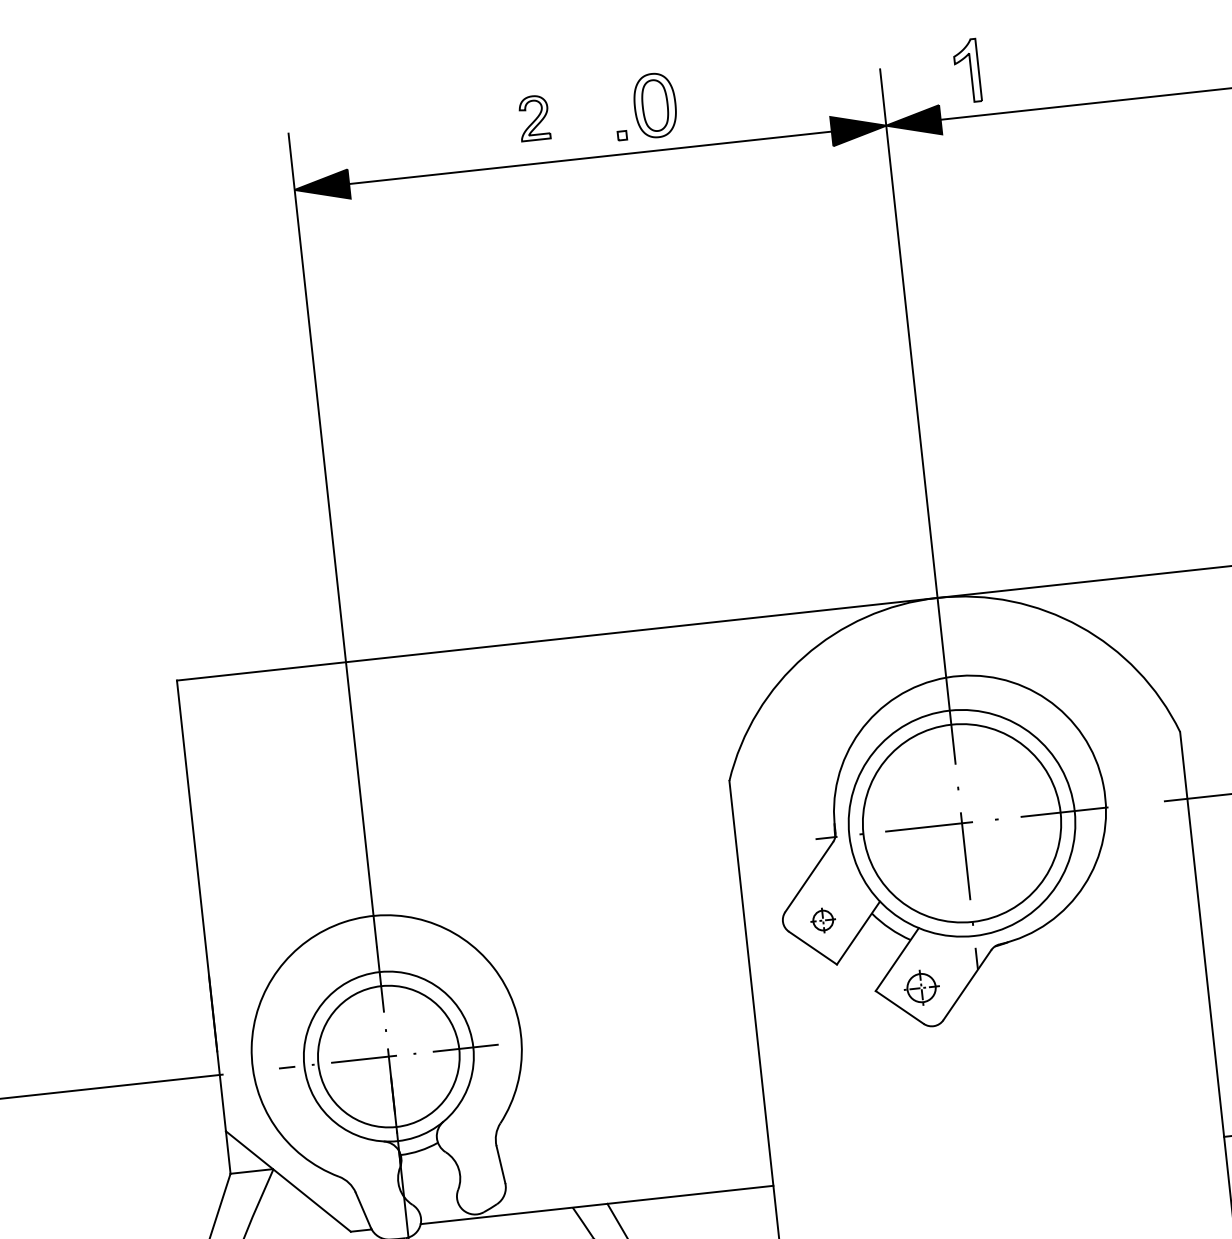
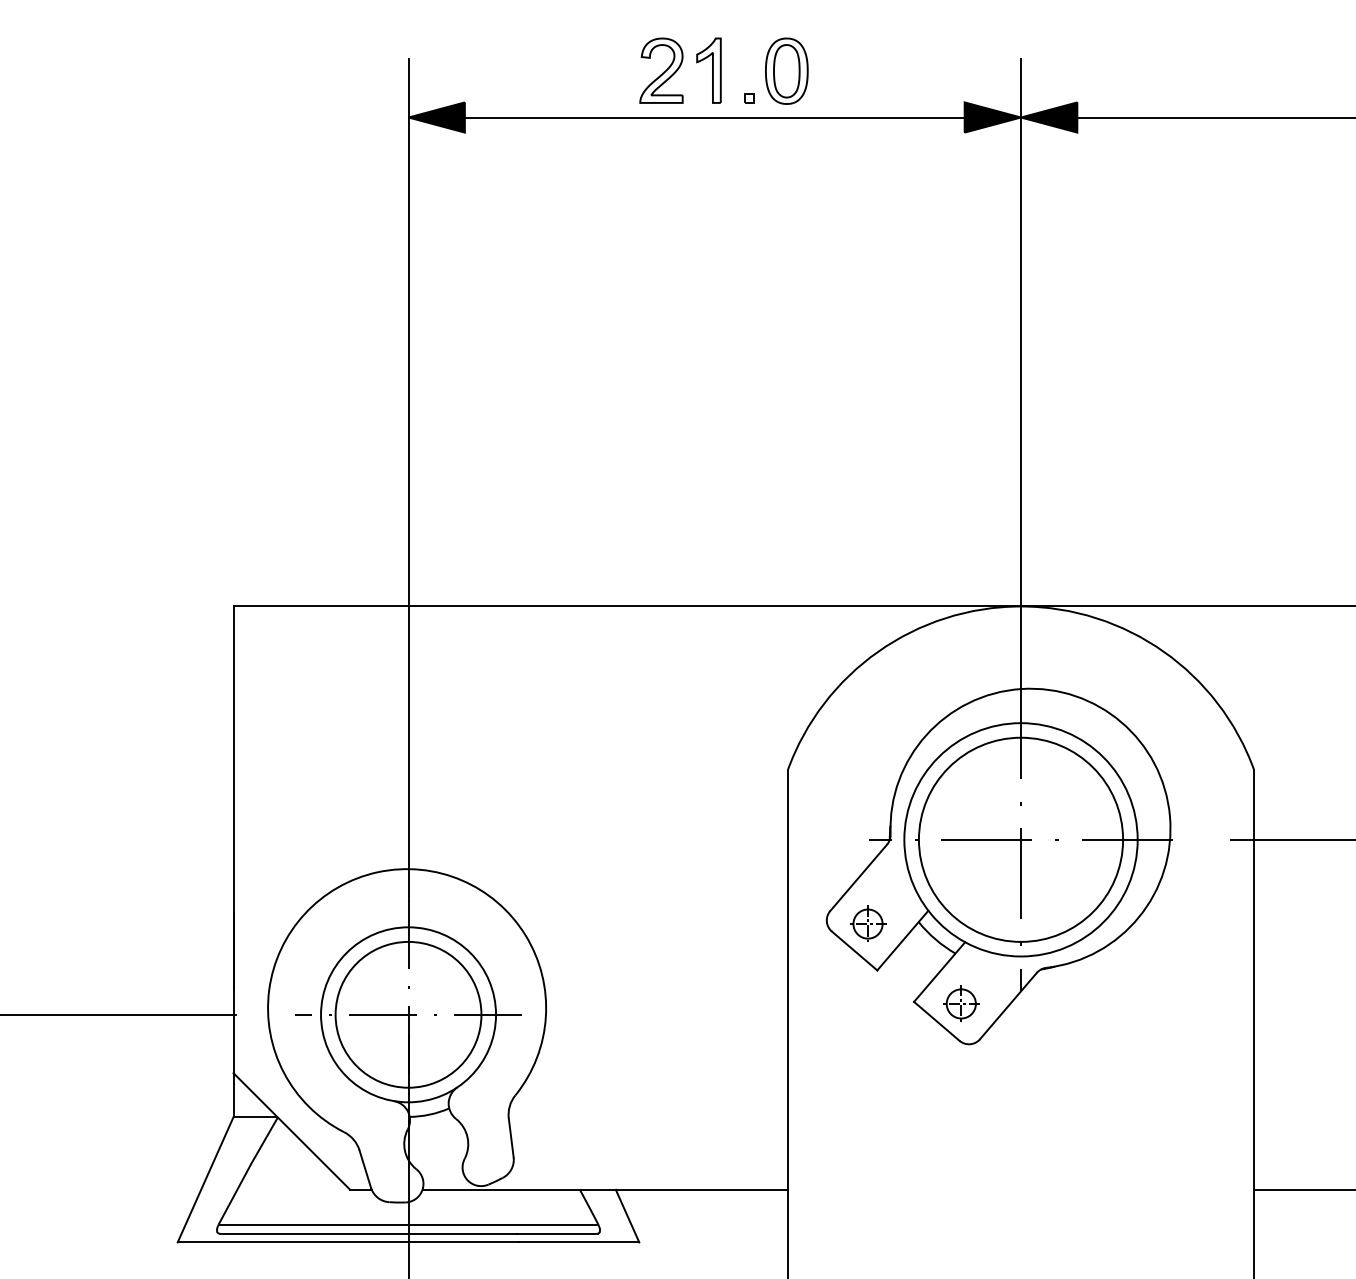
part: (966, 71) -> (708, 70), moved
part: (534, 118) -> (661, 70), size x1.43
part: (823, 920) -> (868, 923), size x1.43

